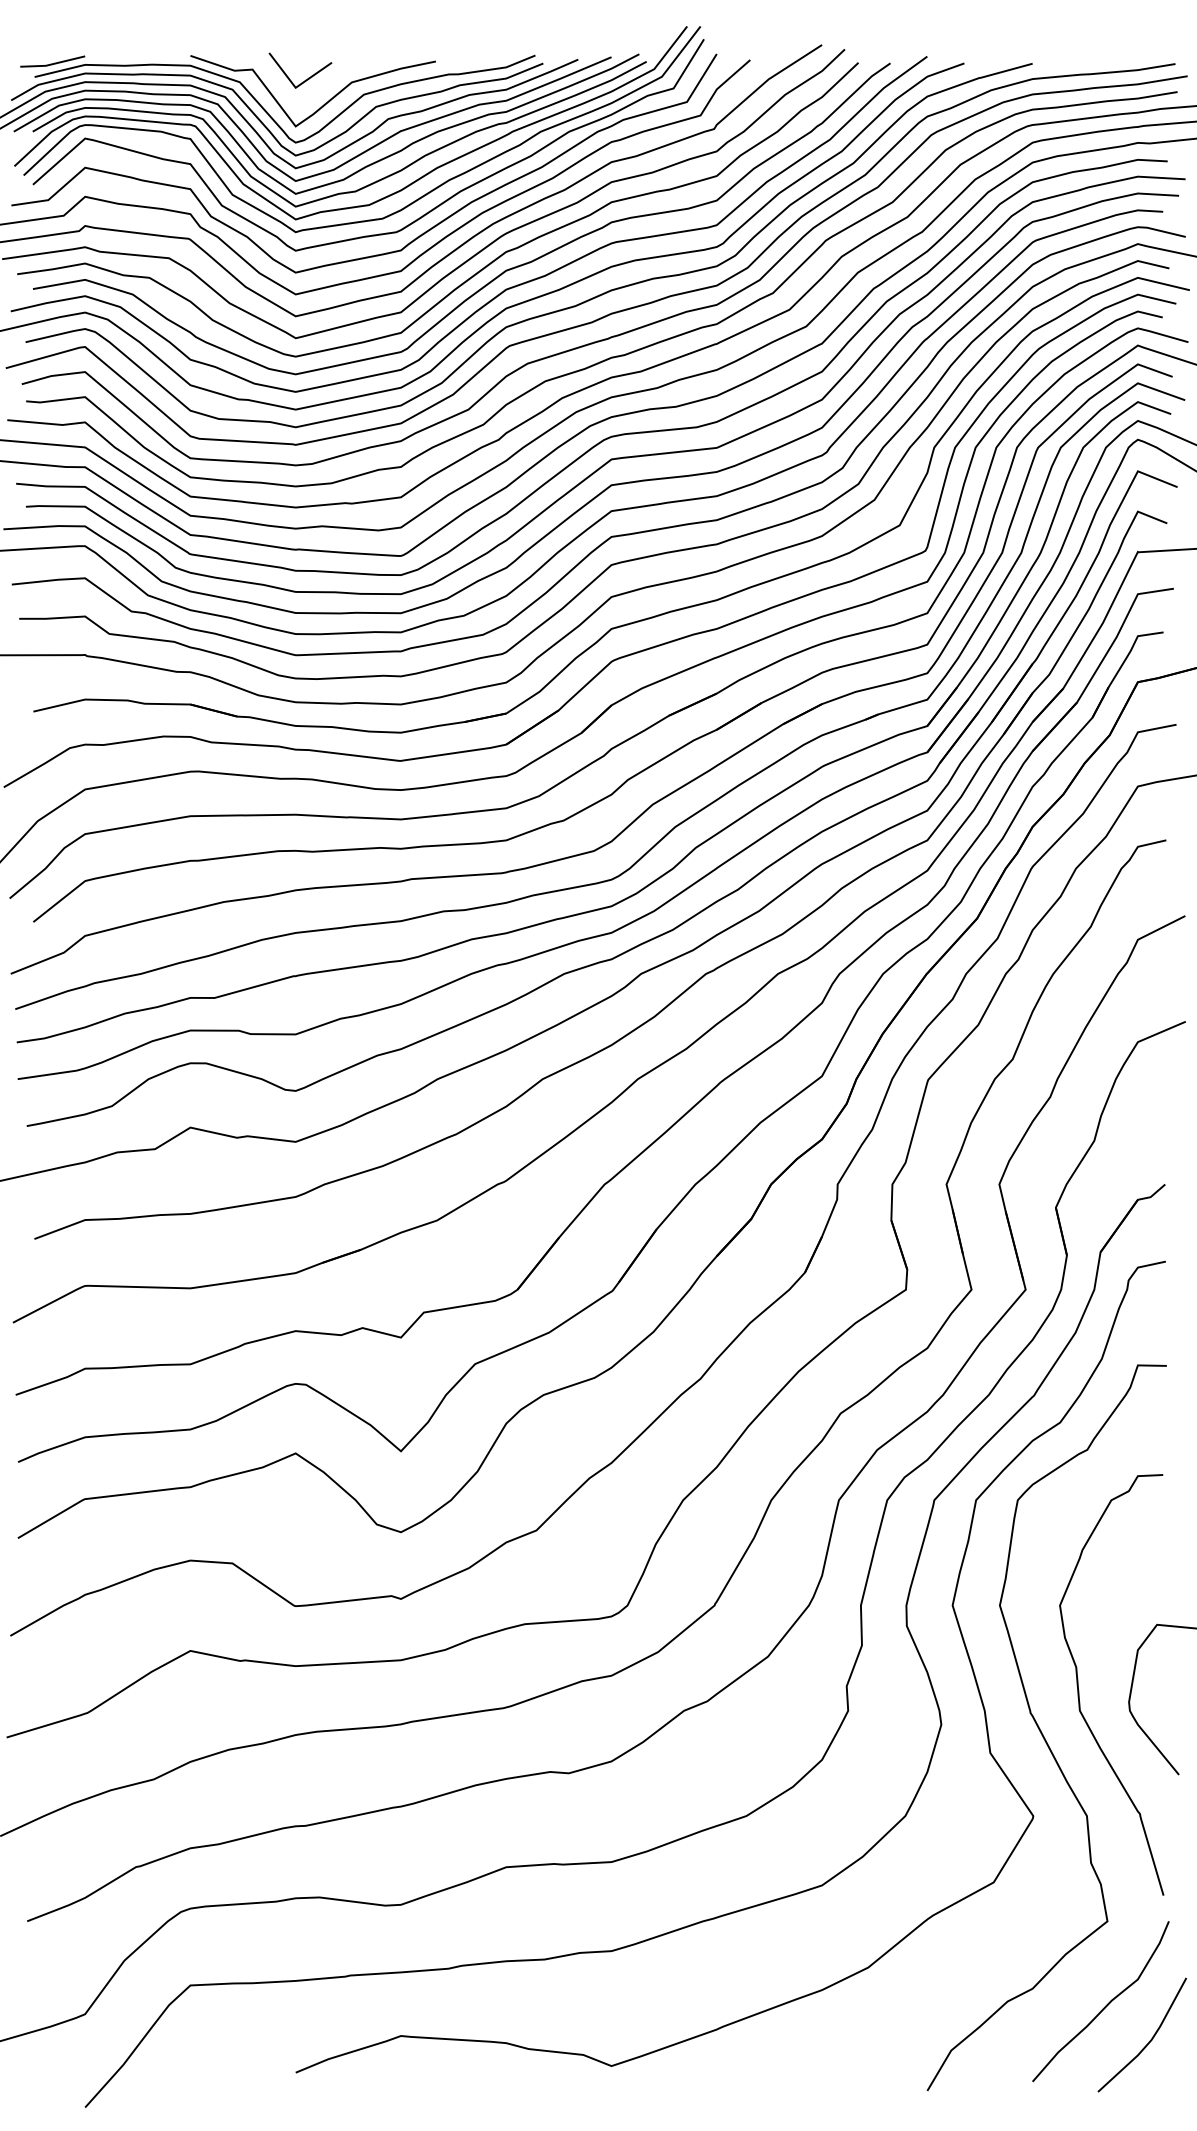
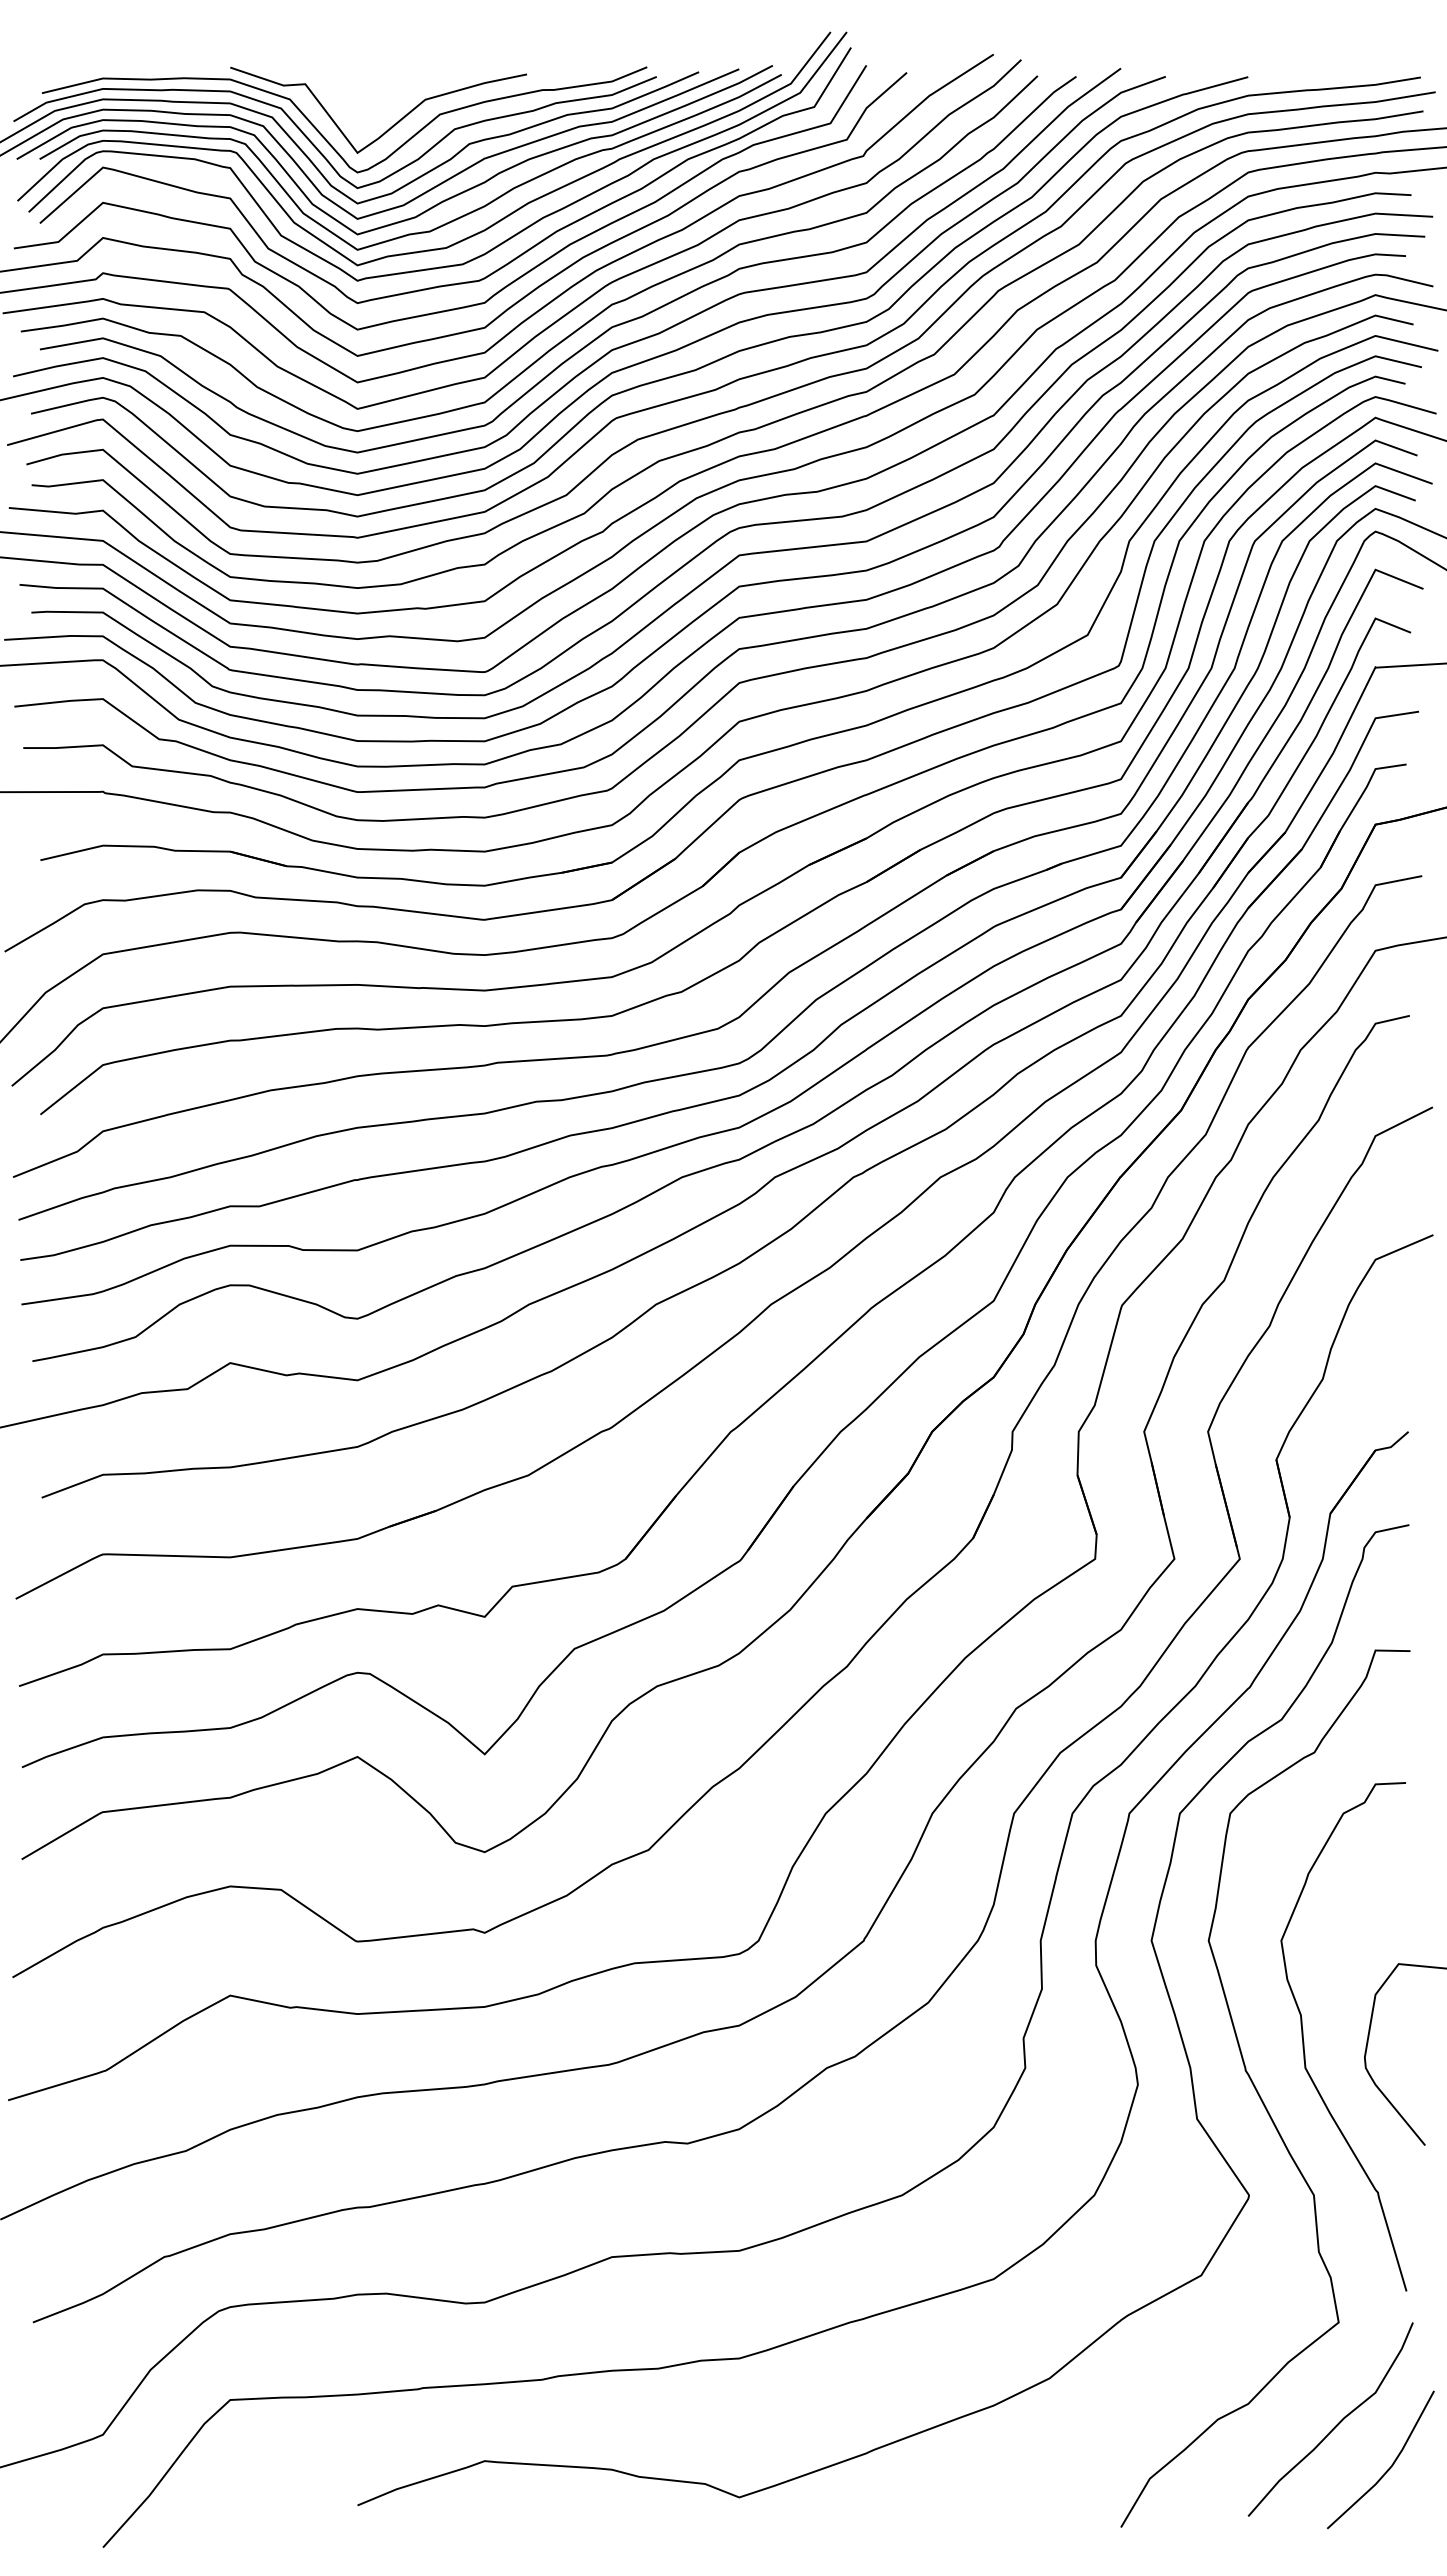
line: (52, 63) -> (63, 76), removed
line: (305, 79) -> (369, 96), removed

